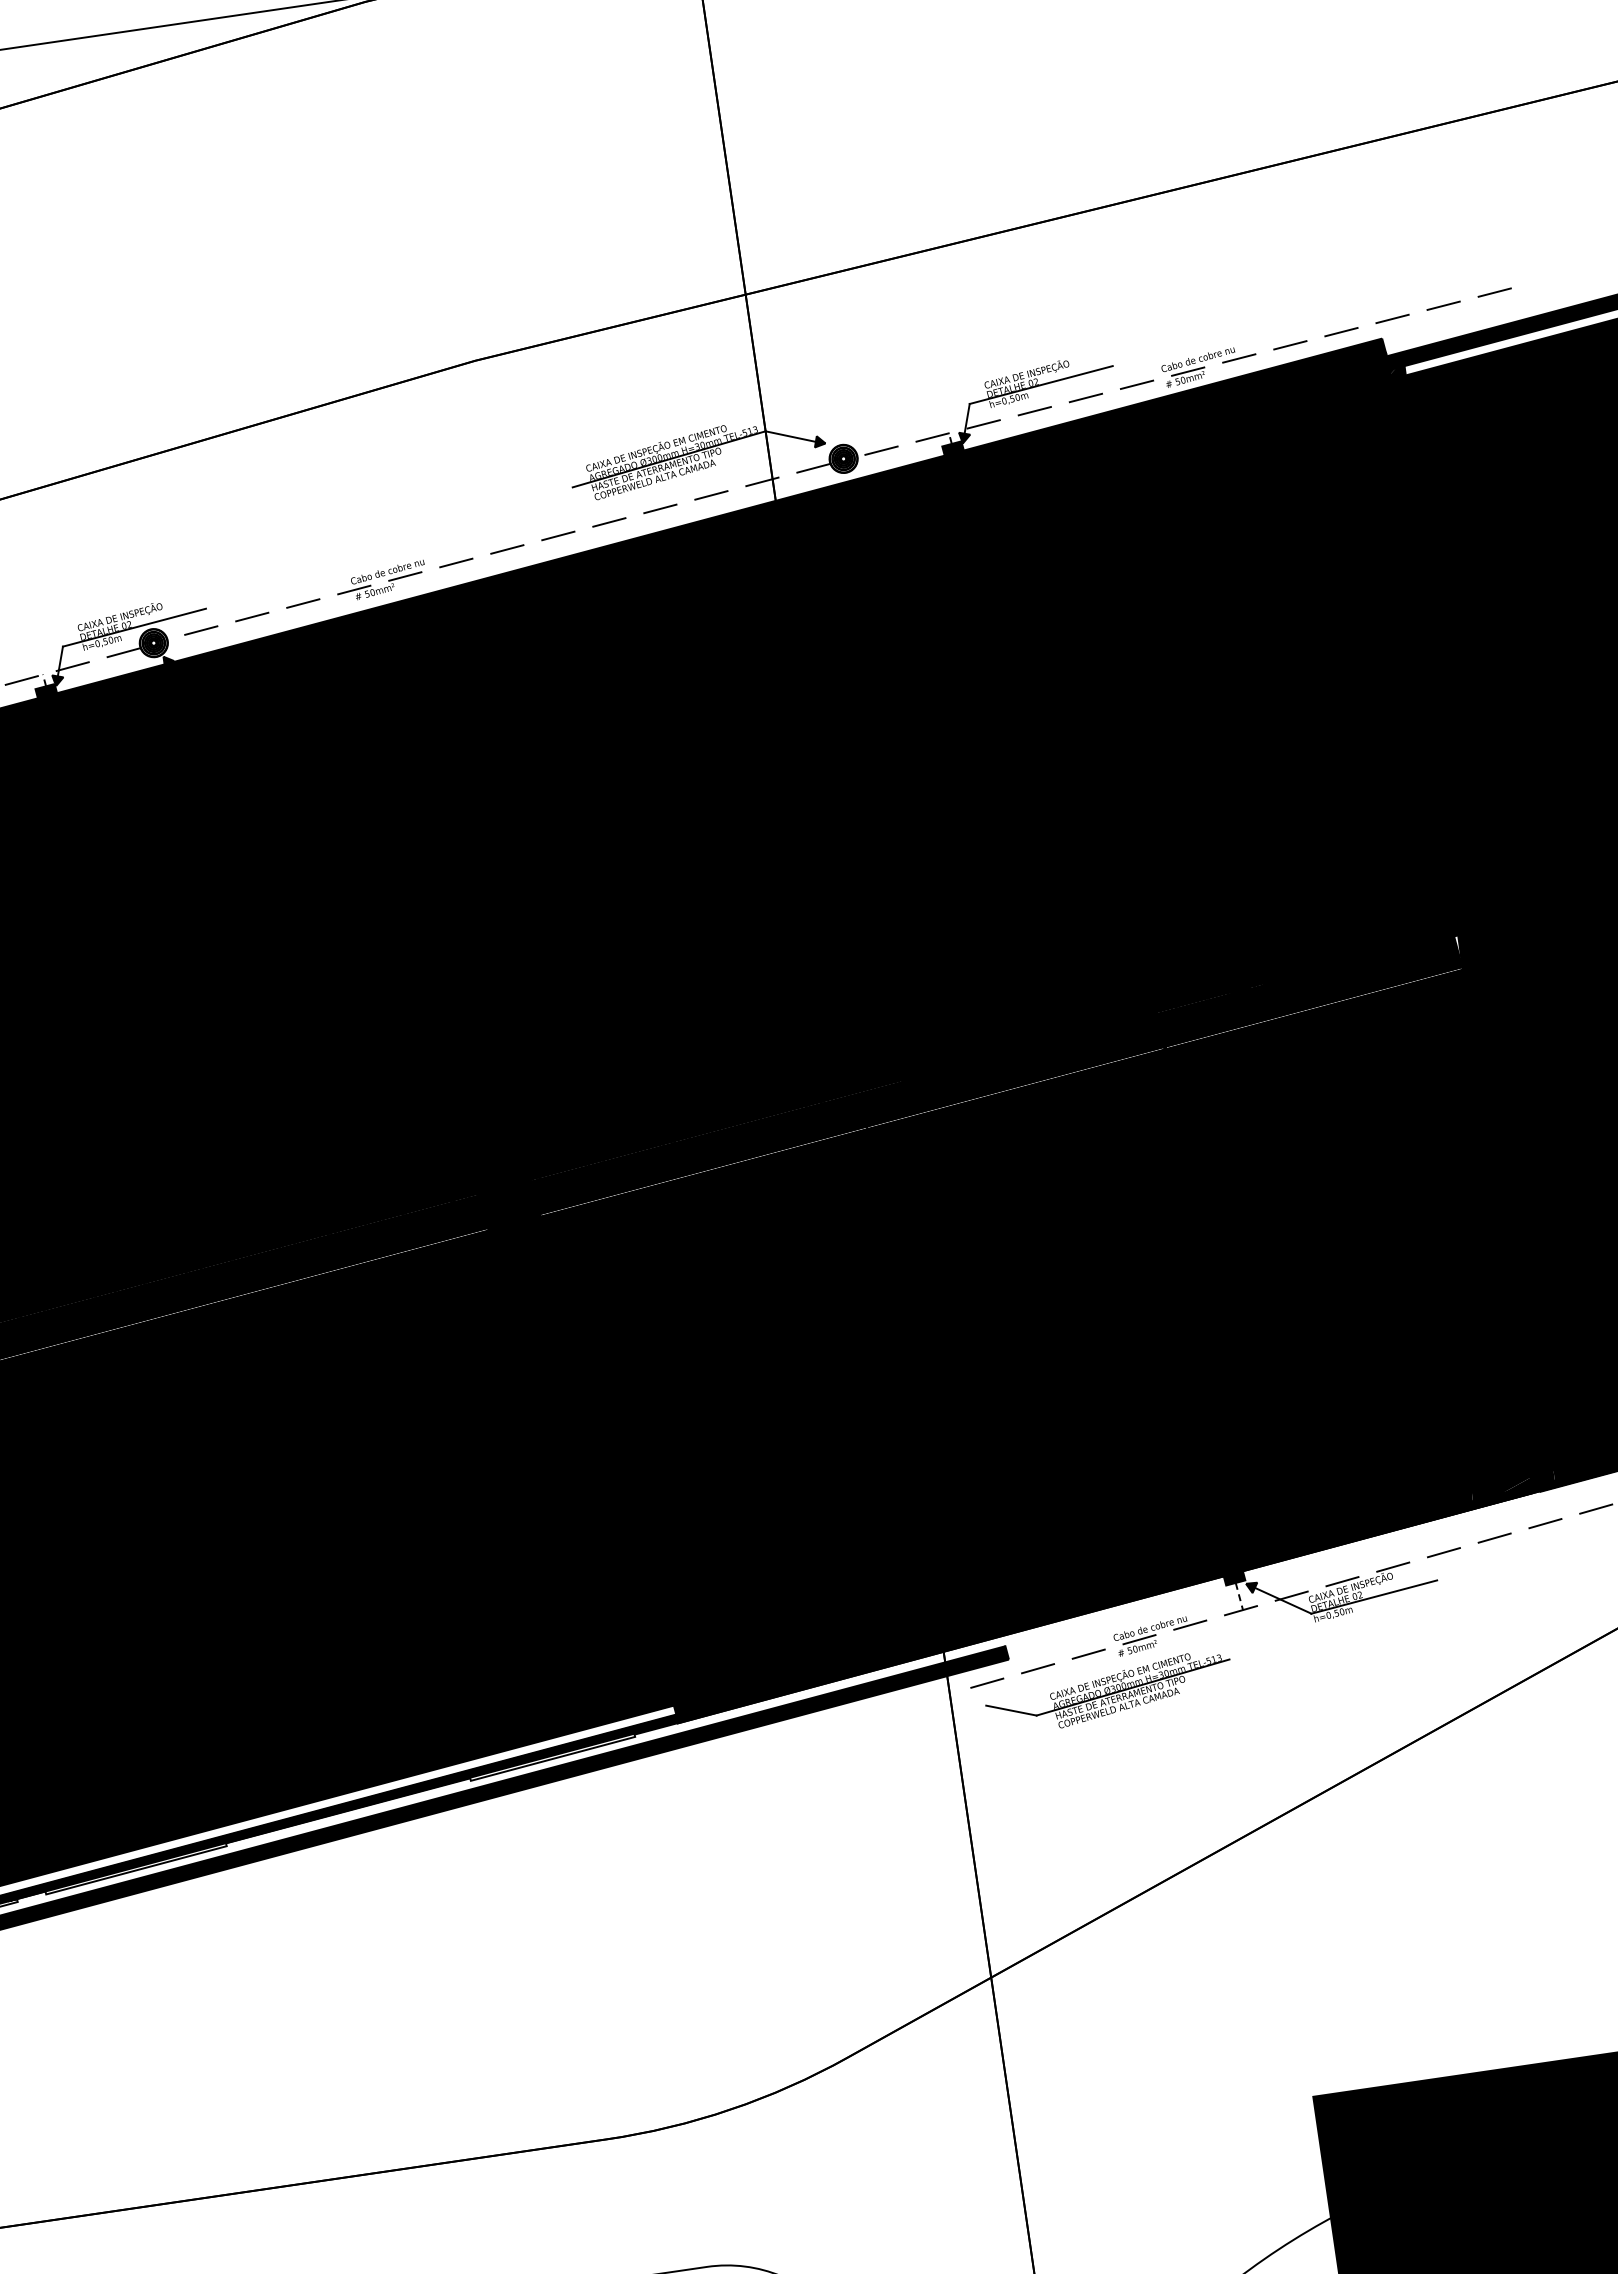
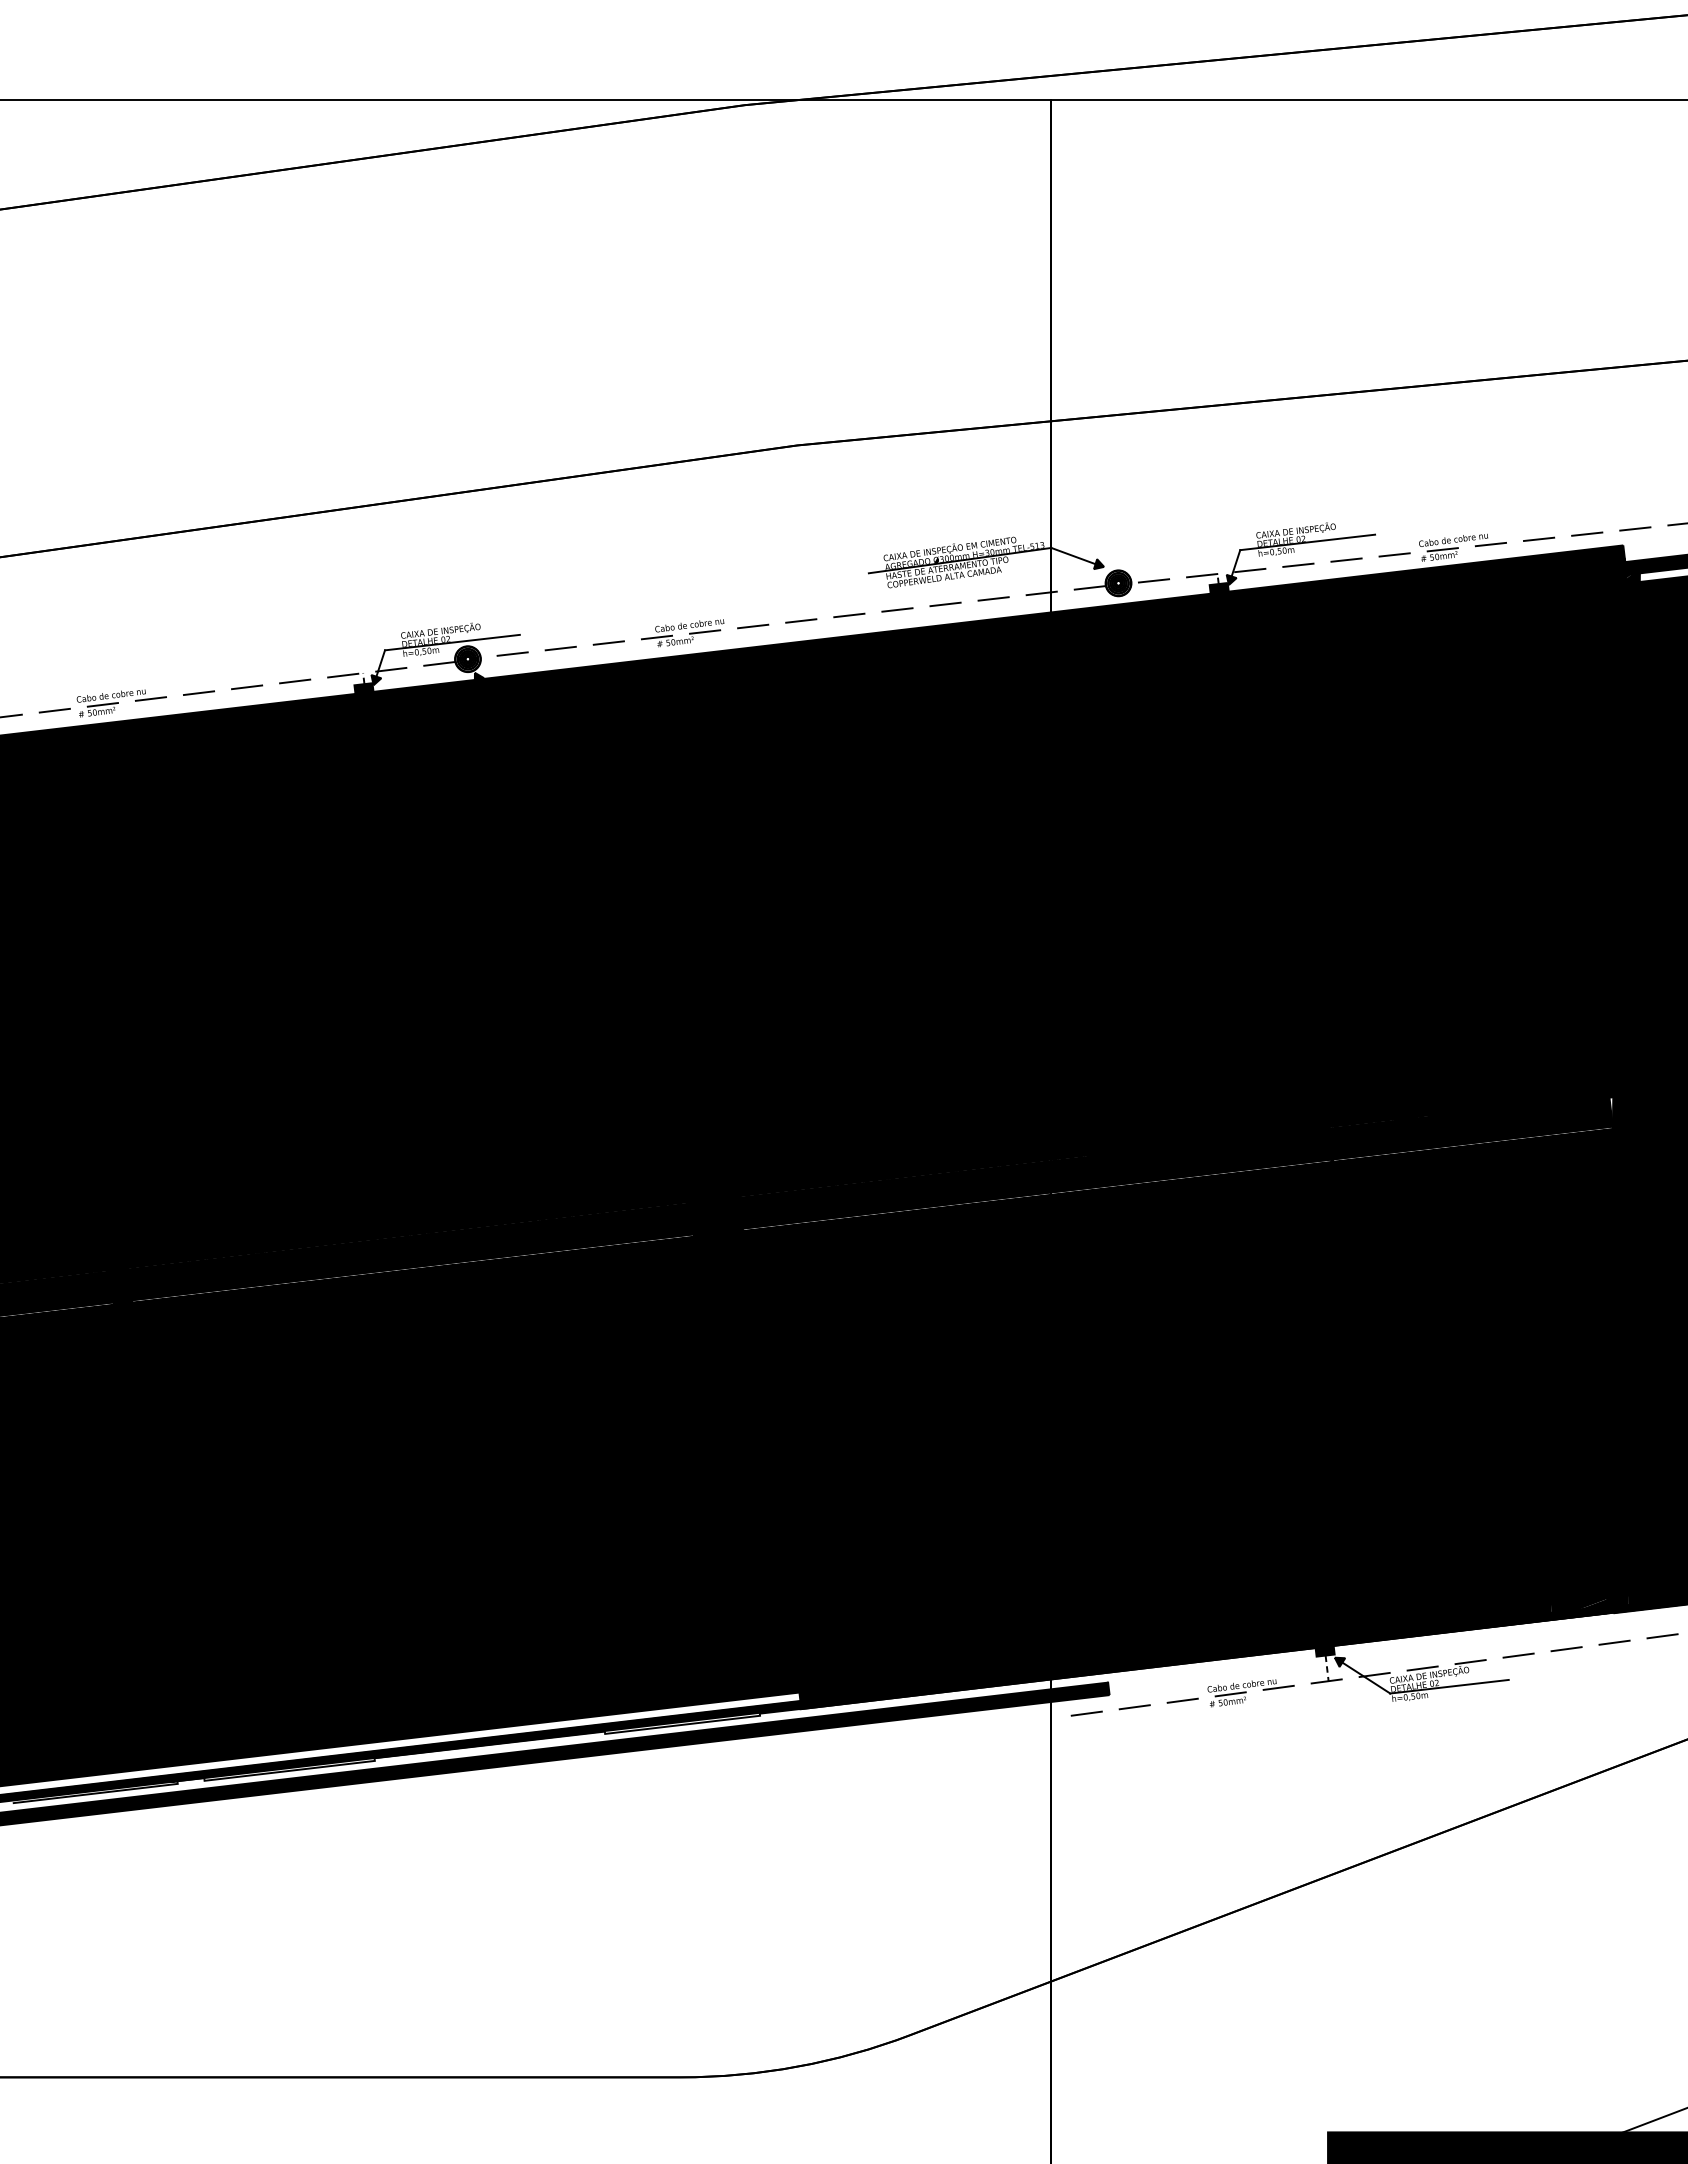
part: (1108, 1692) -> (1195, 1738), removed

